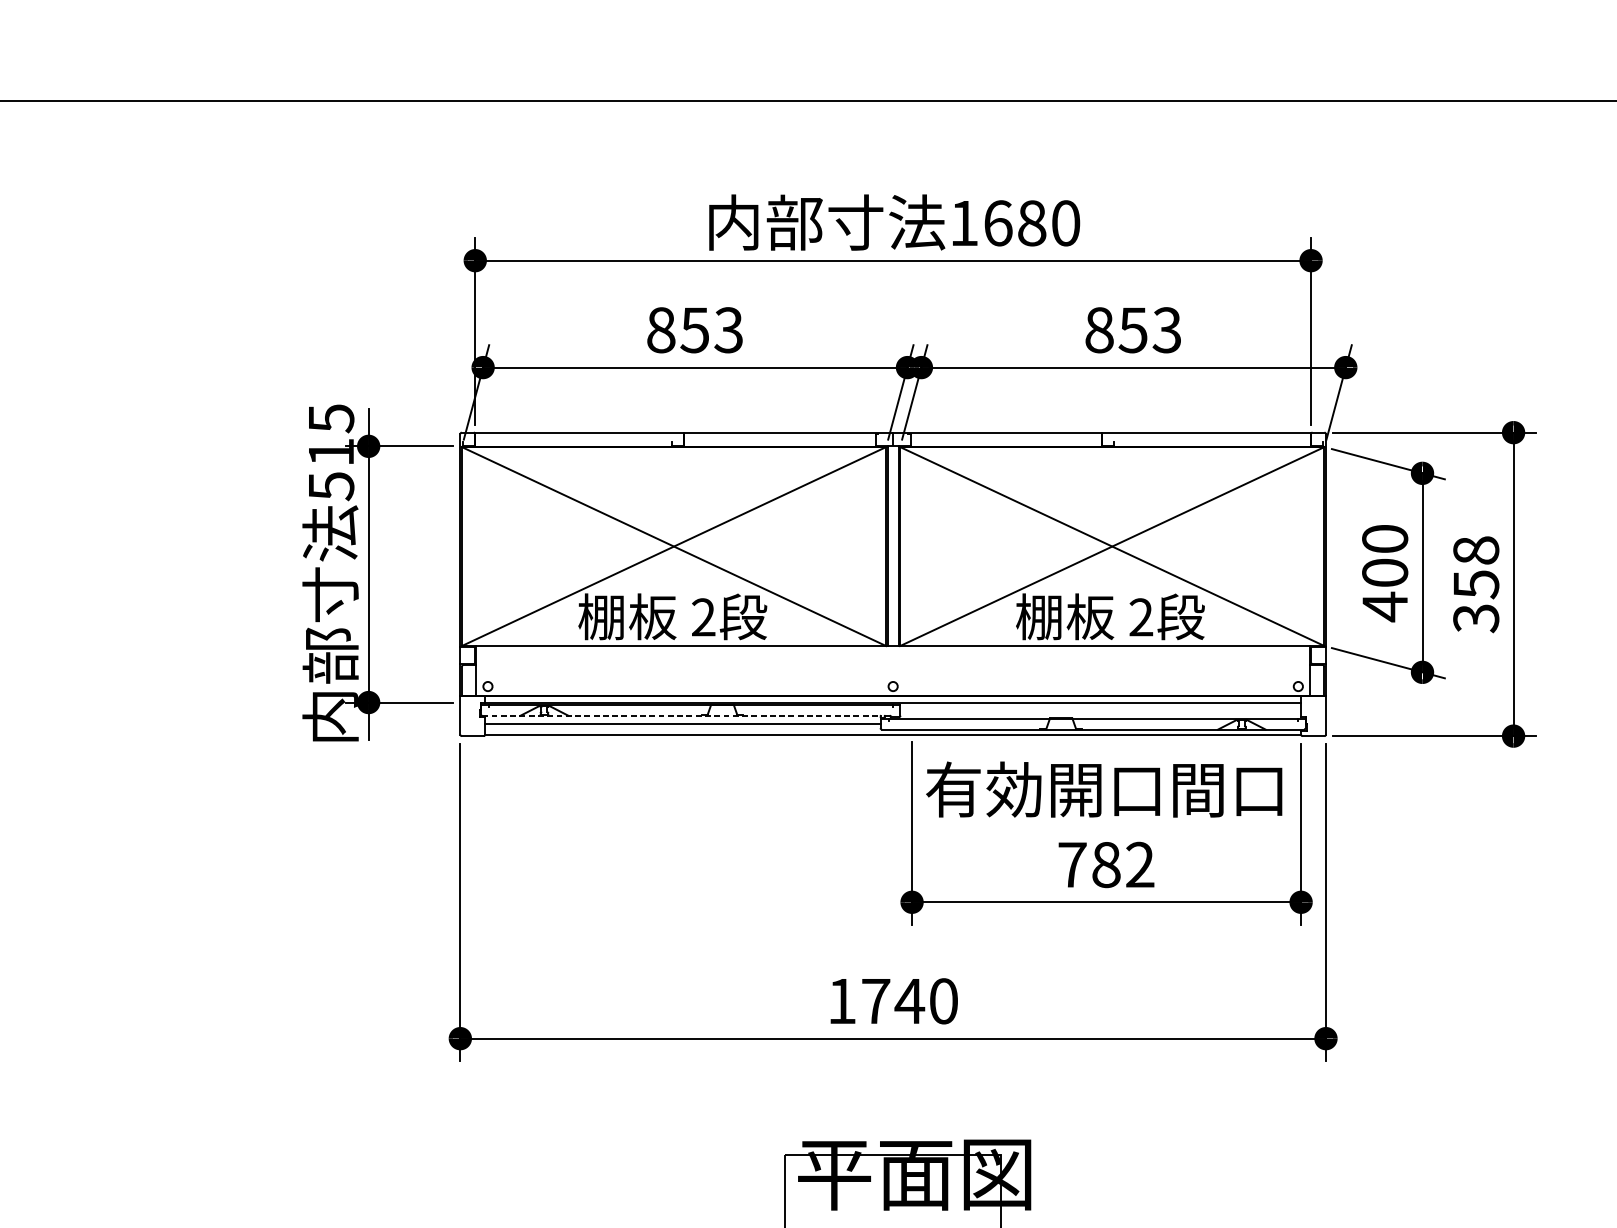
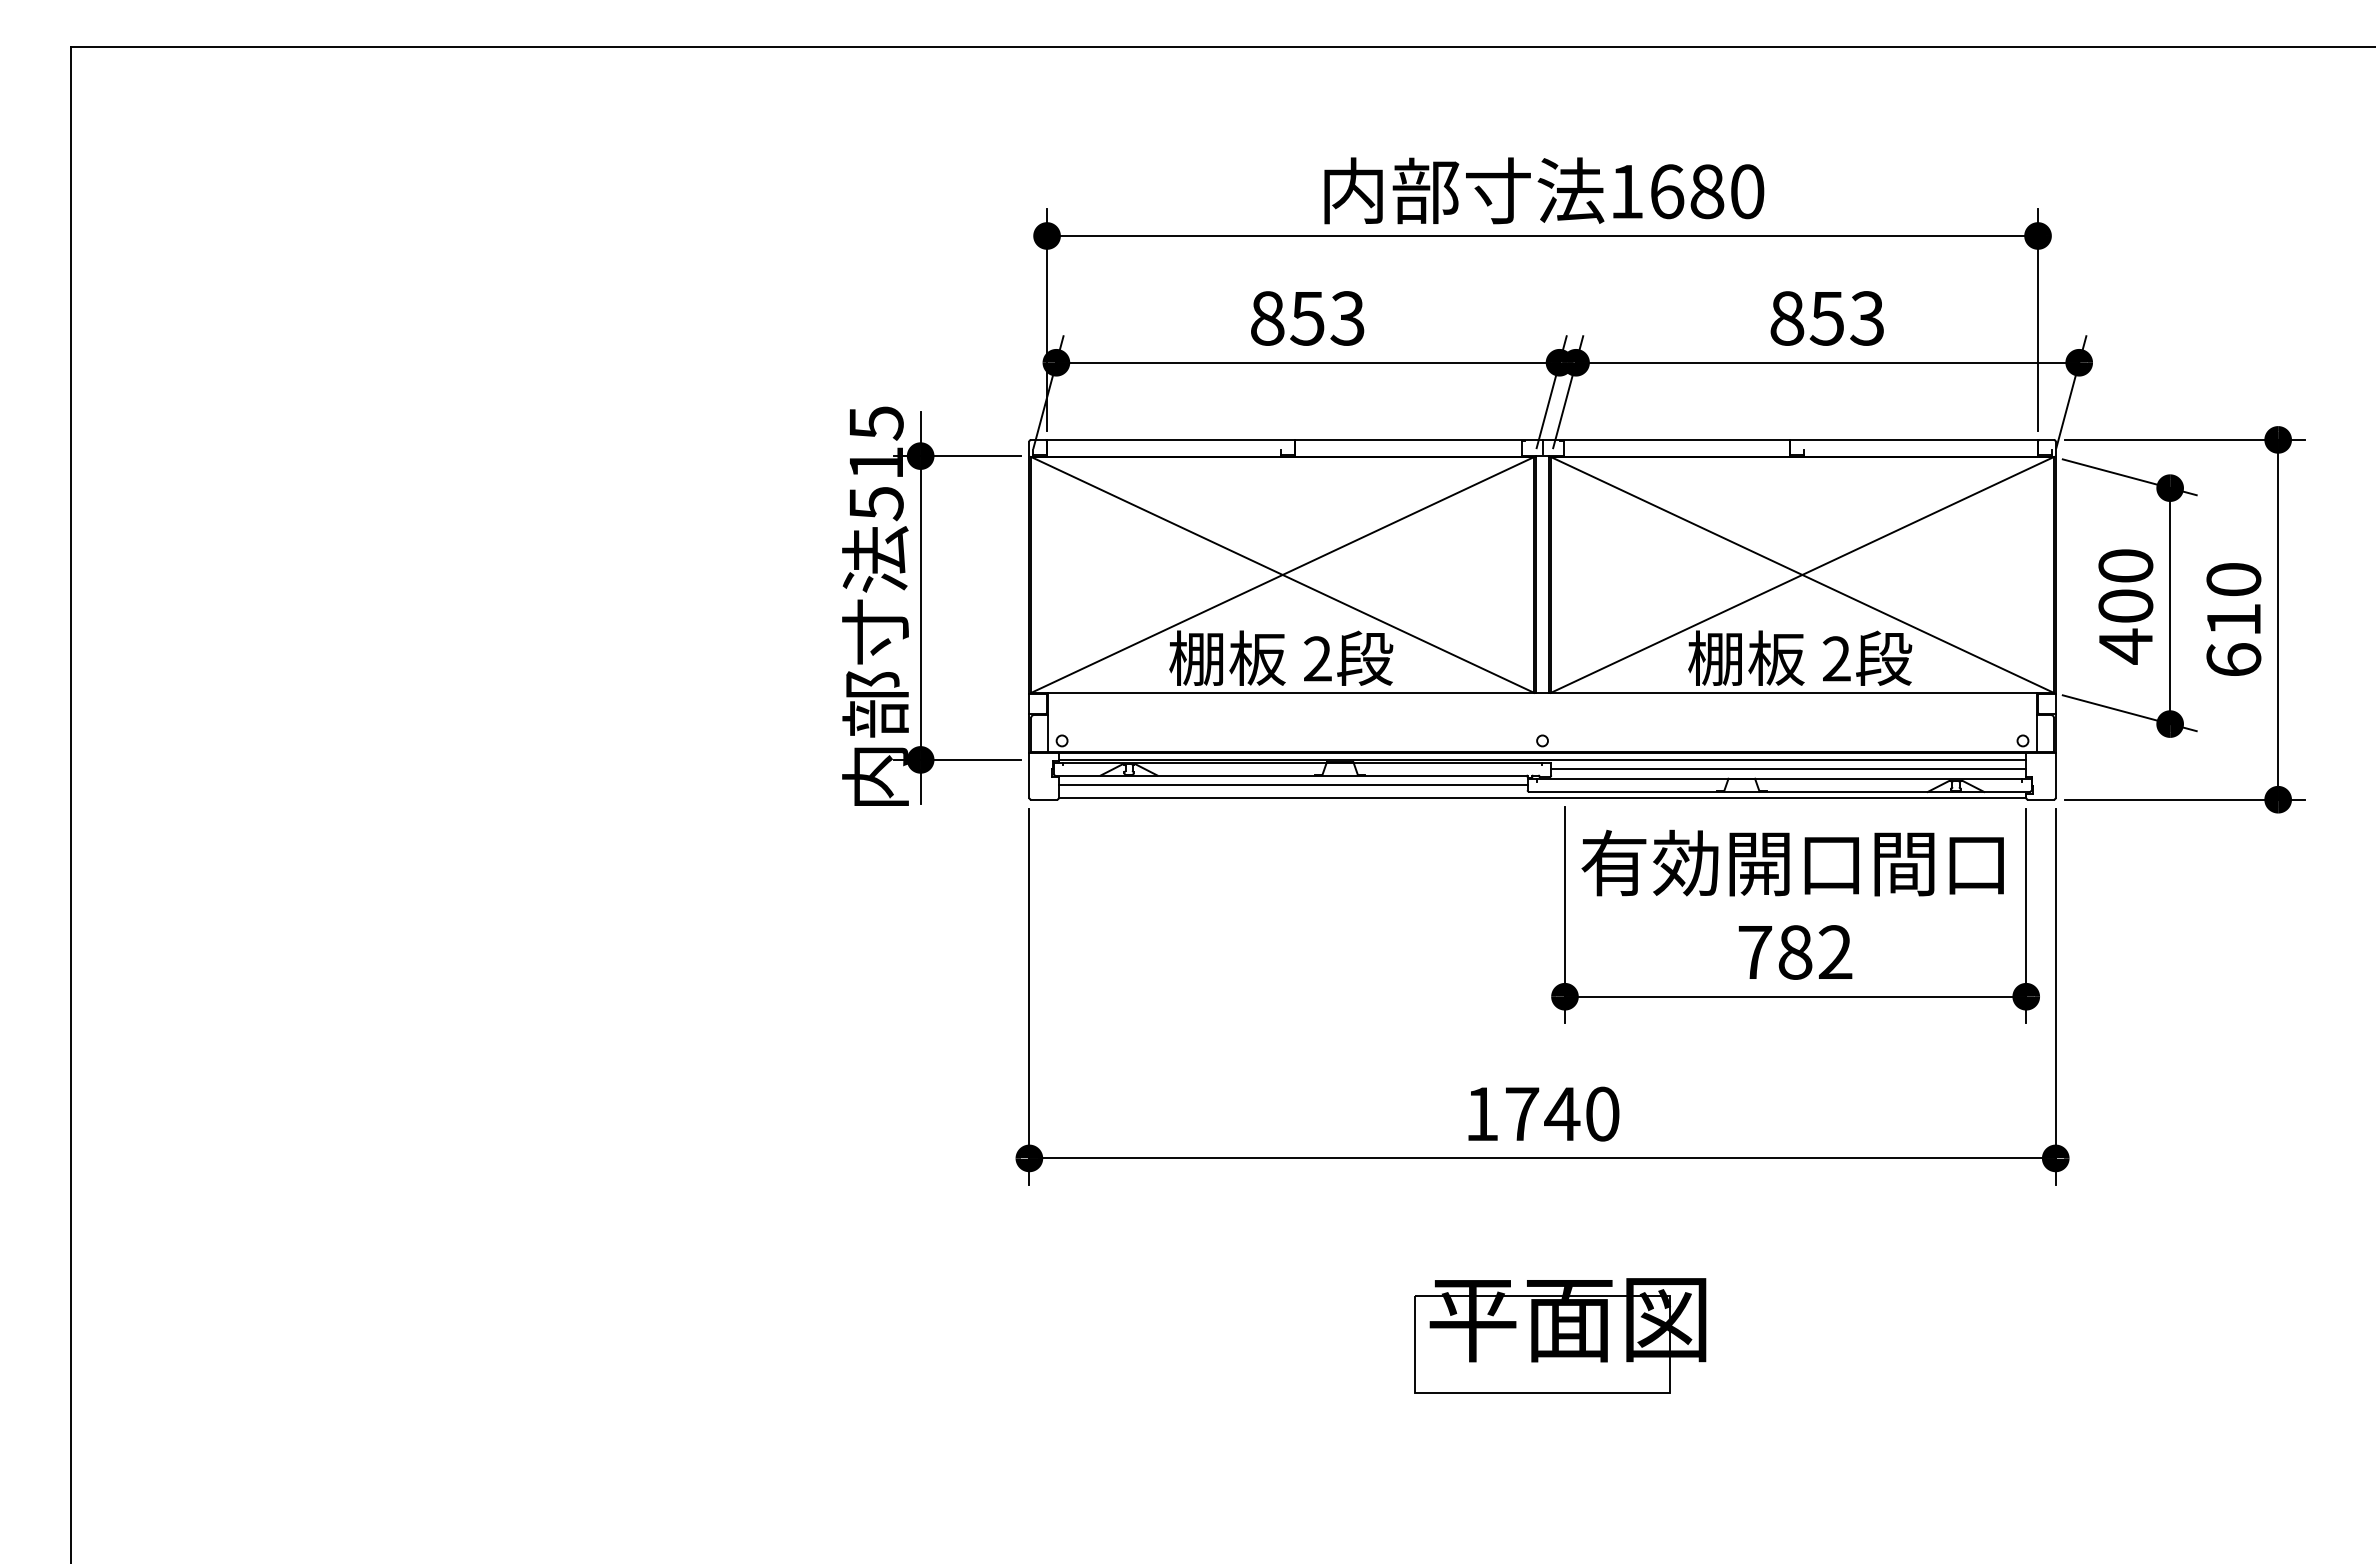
text: (1475, 584) -> (2233, 619), 358 -> 610
line: (1100, 709) -> (1788, 768), added
line: (681, 715) -> (1291, 775), dashed -> solid

